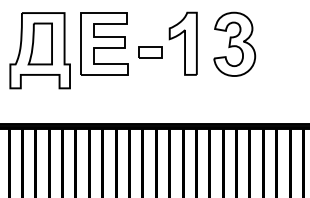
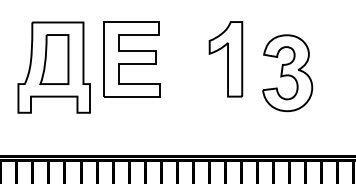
part: (234, 43) -> (287, 72), moved
part: (150, 52) -> (186, 69), removed

